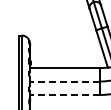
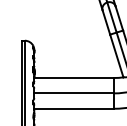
line: (65, 81) -> (74, 93), dashed -> solid
line: (65, 94) -> (74, 108), dashed -> solid

